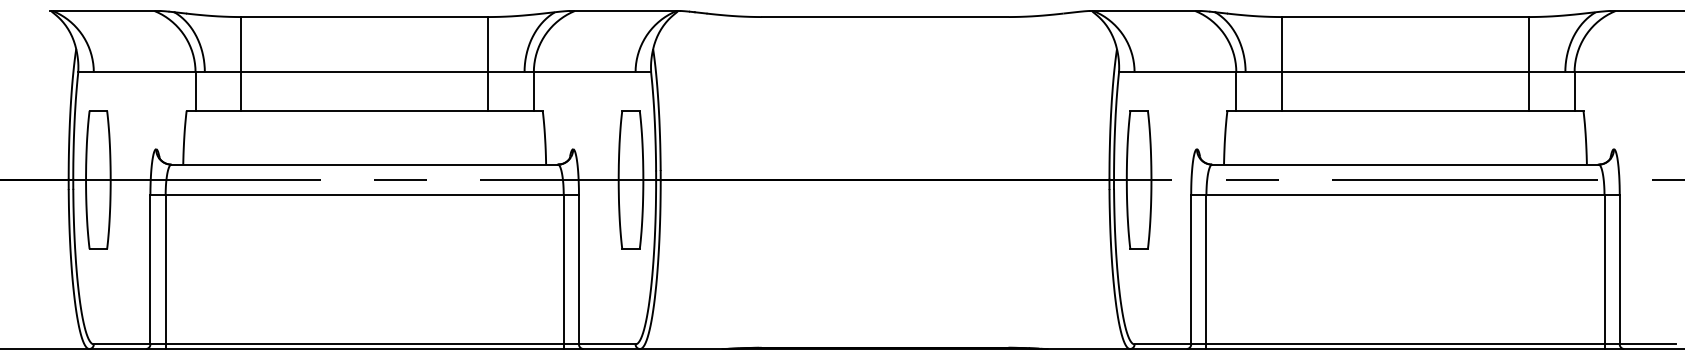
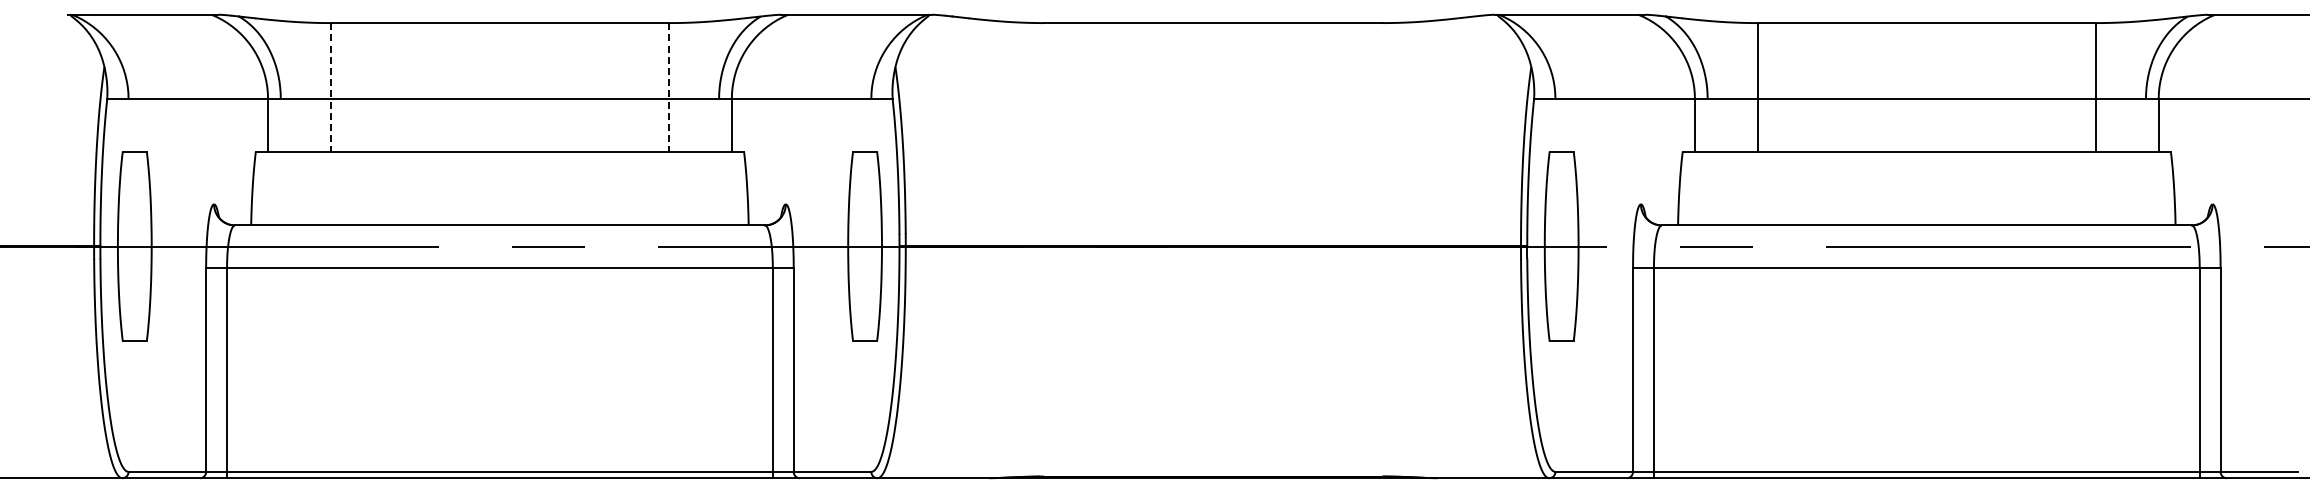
line: (241, 64) -> (330, 87), solid -> dashed
line: (488, 64) -> (669, 87), solid -> dashed

